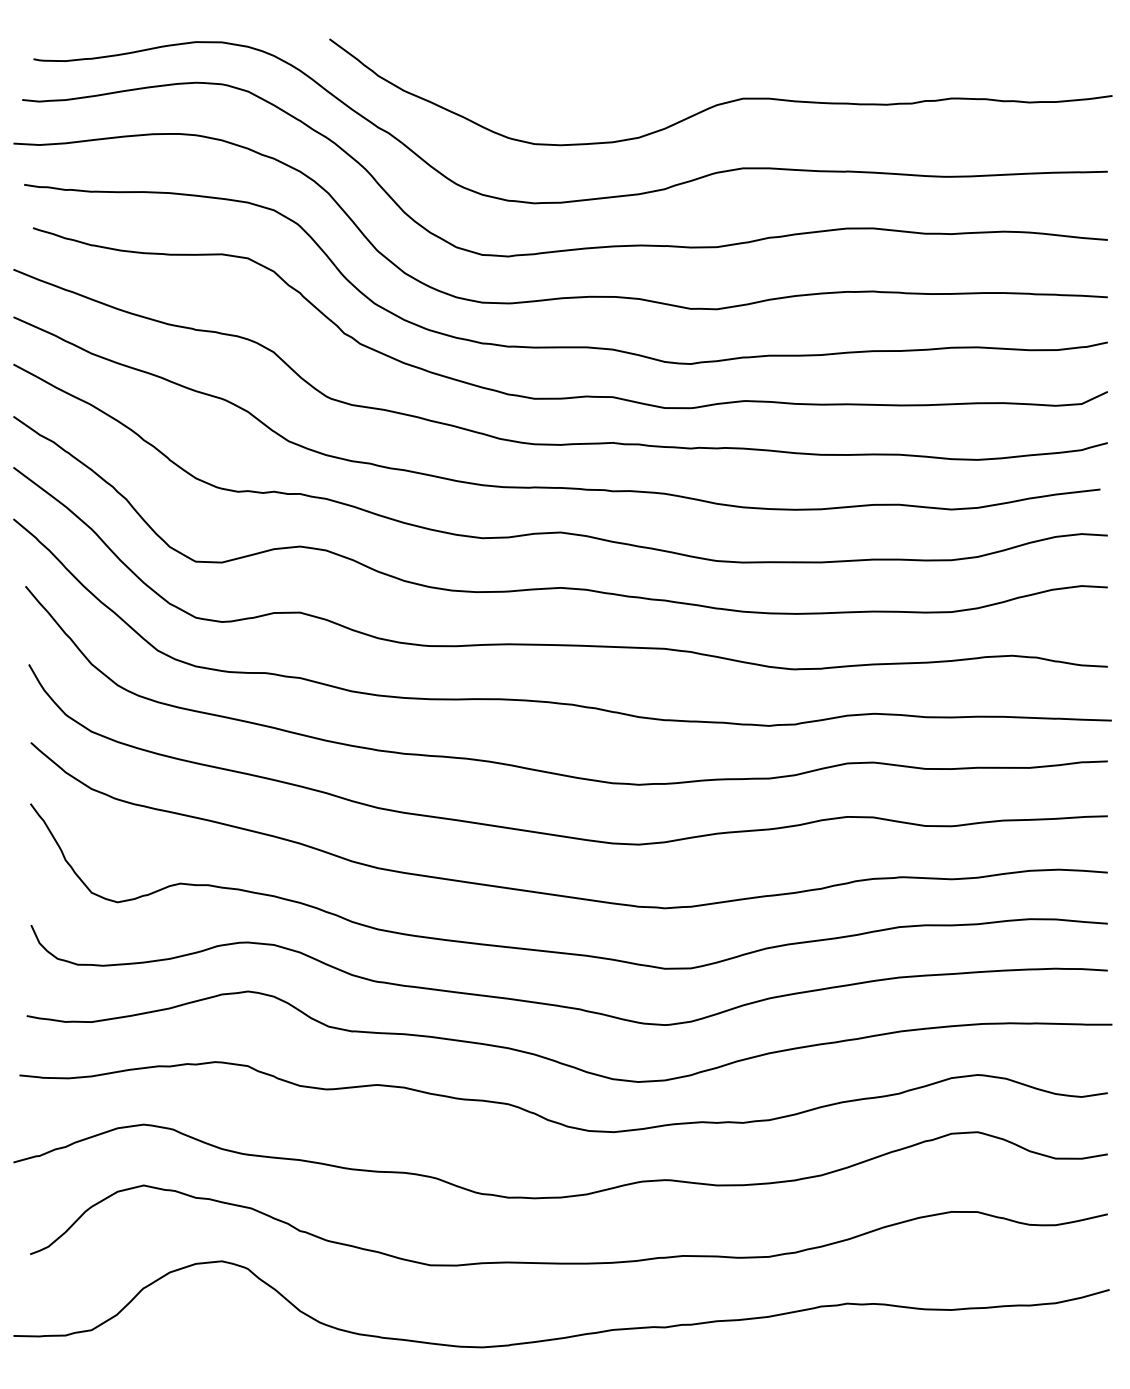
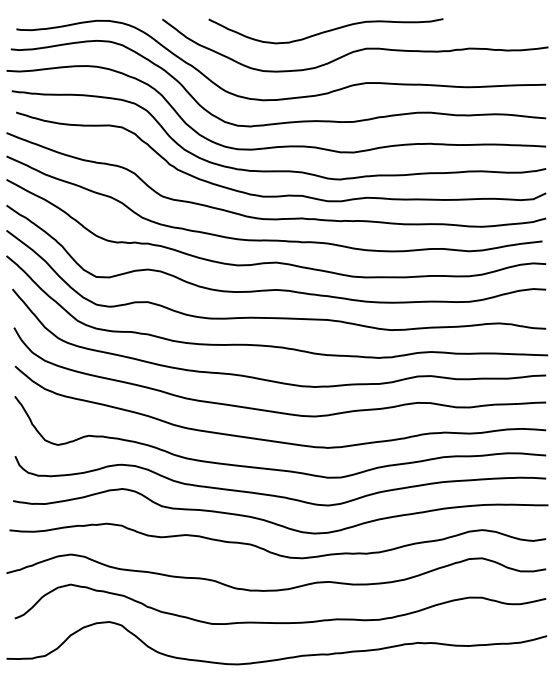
curve: (660, 63) -> (325, 31), added

